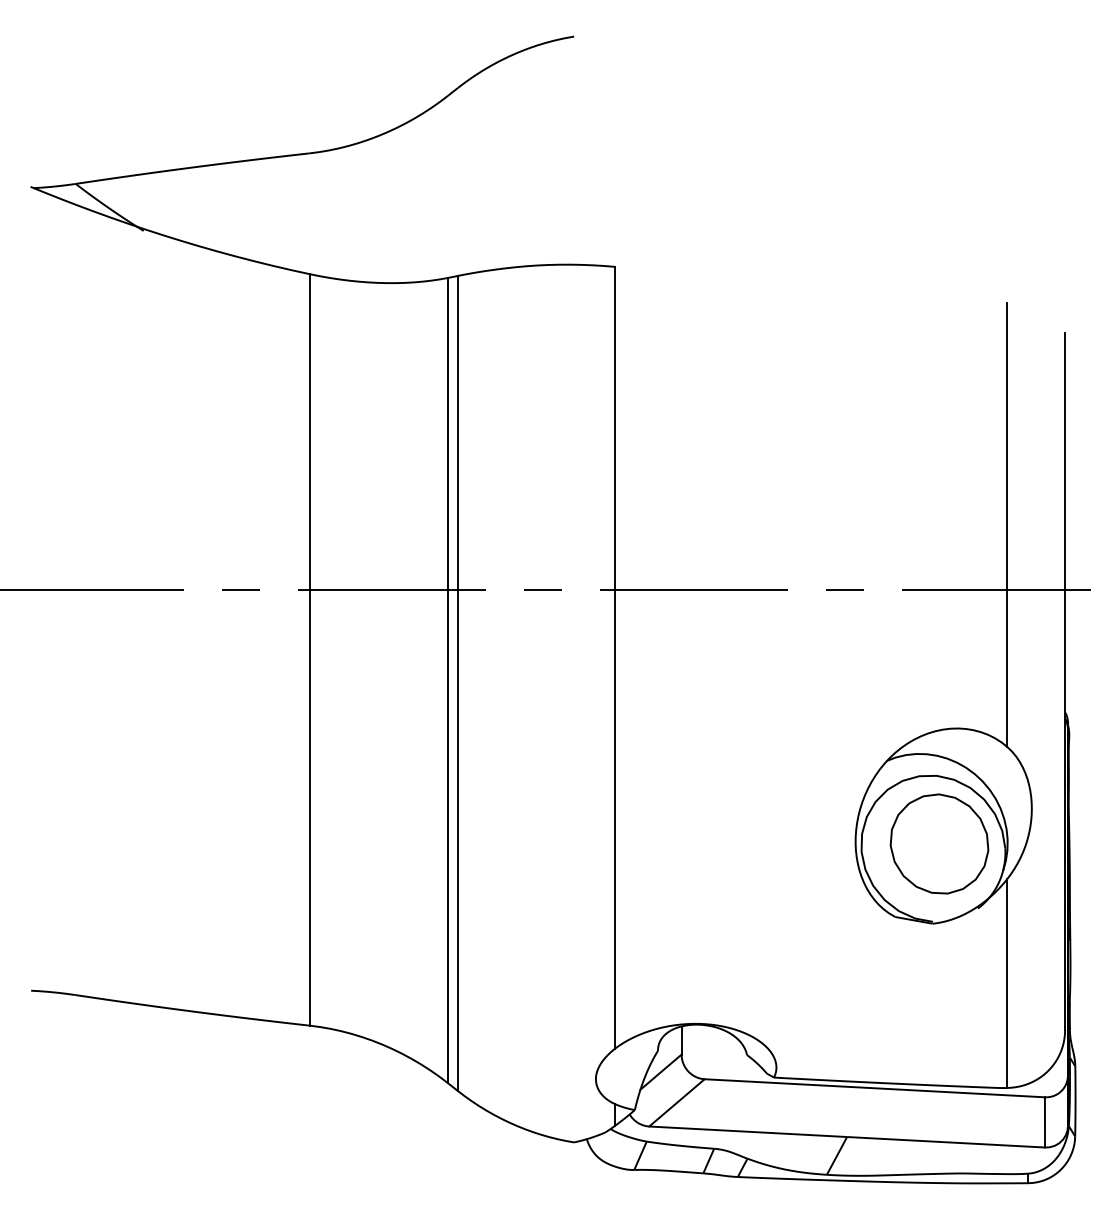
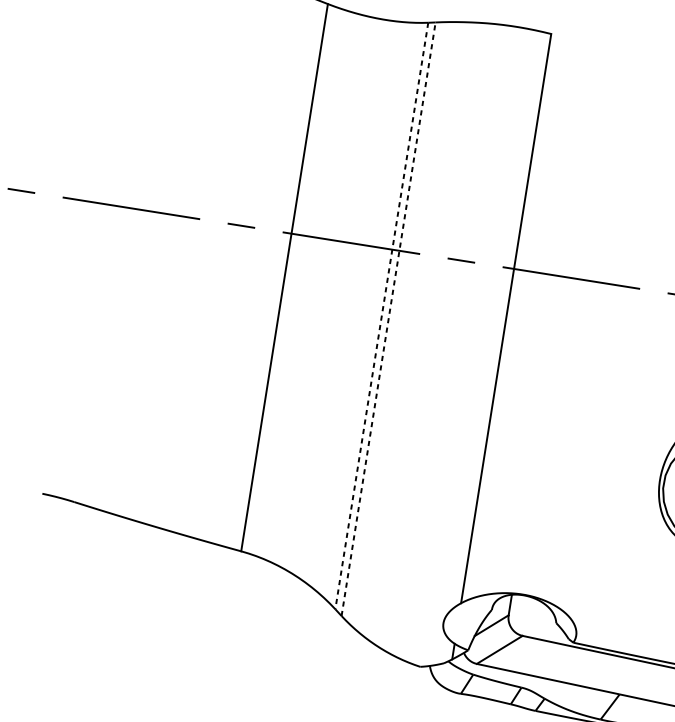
line: (448, 680) -> (382, 315), solid -> dashed
line: (457, 683) -> (388, 319), solid -> dashed

